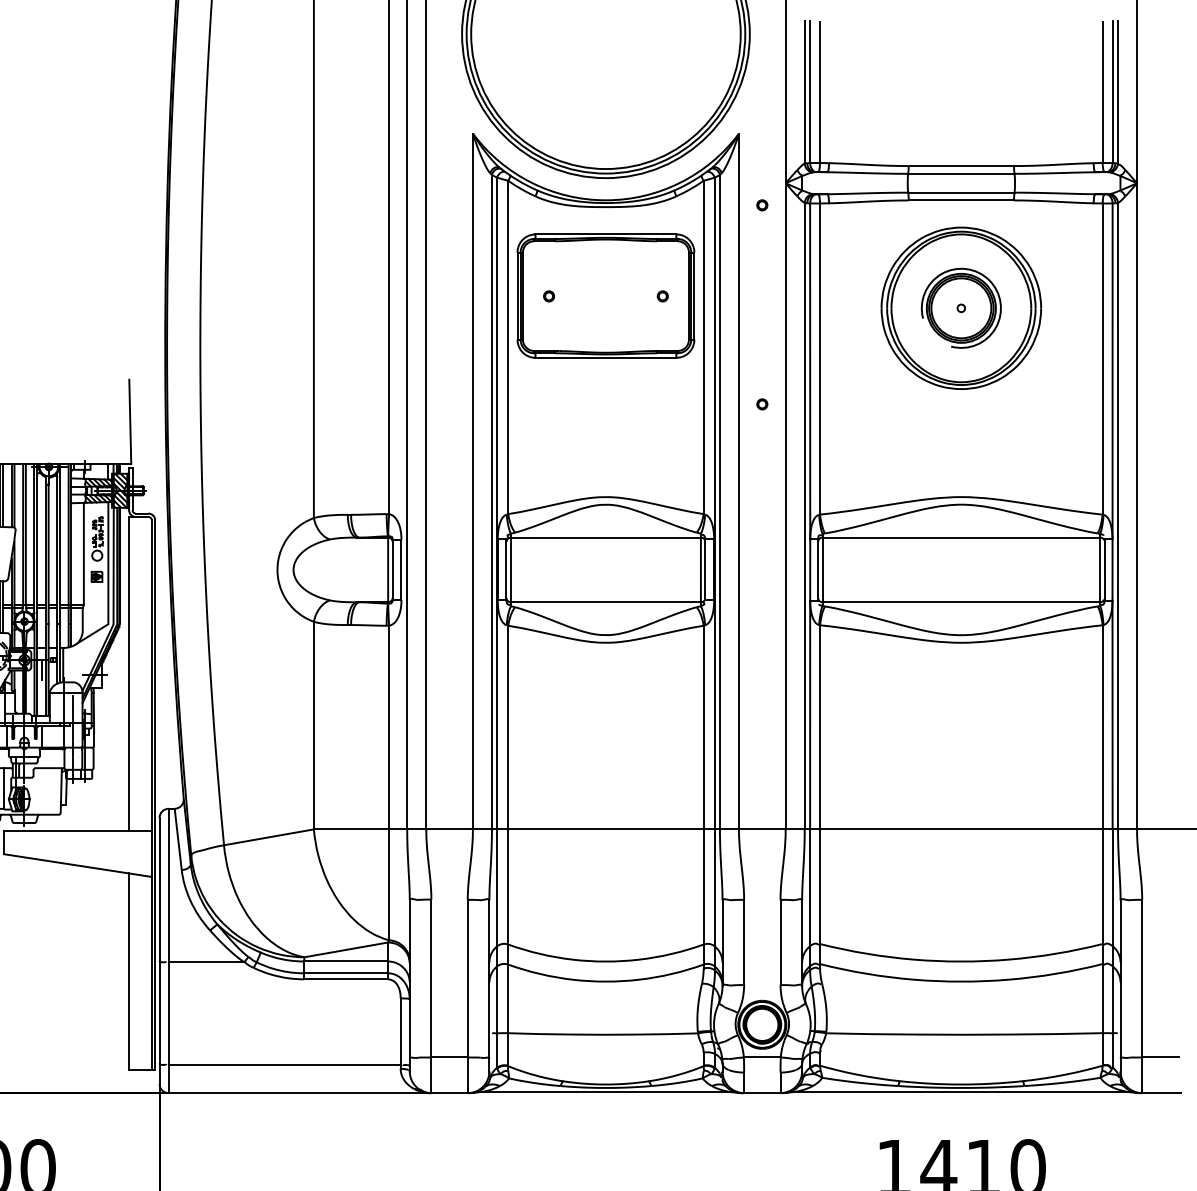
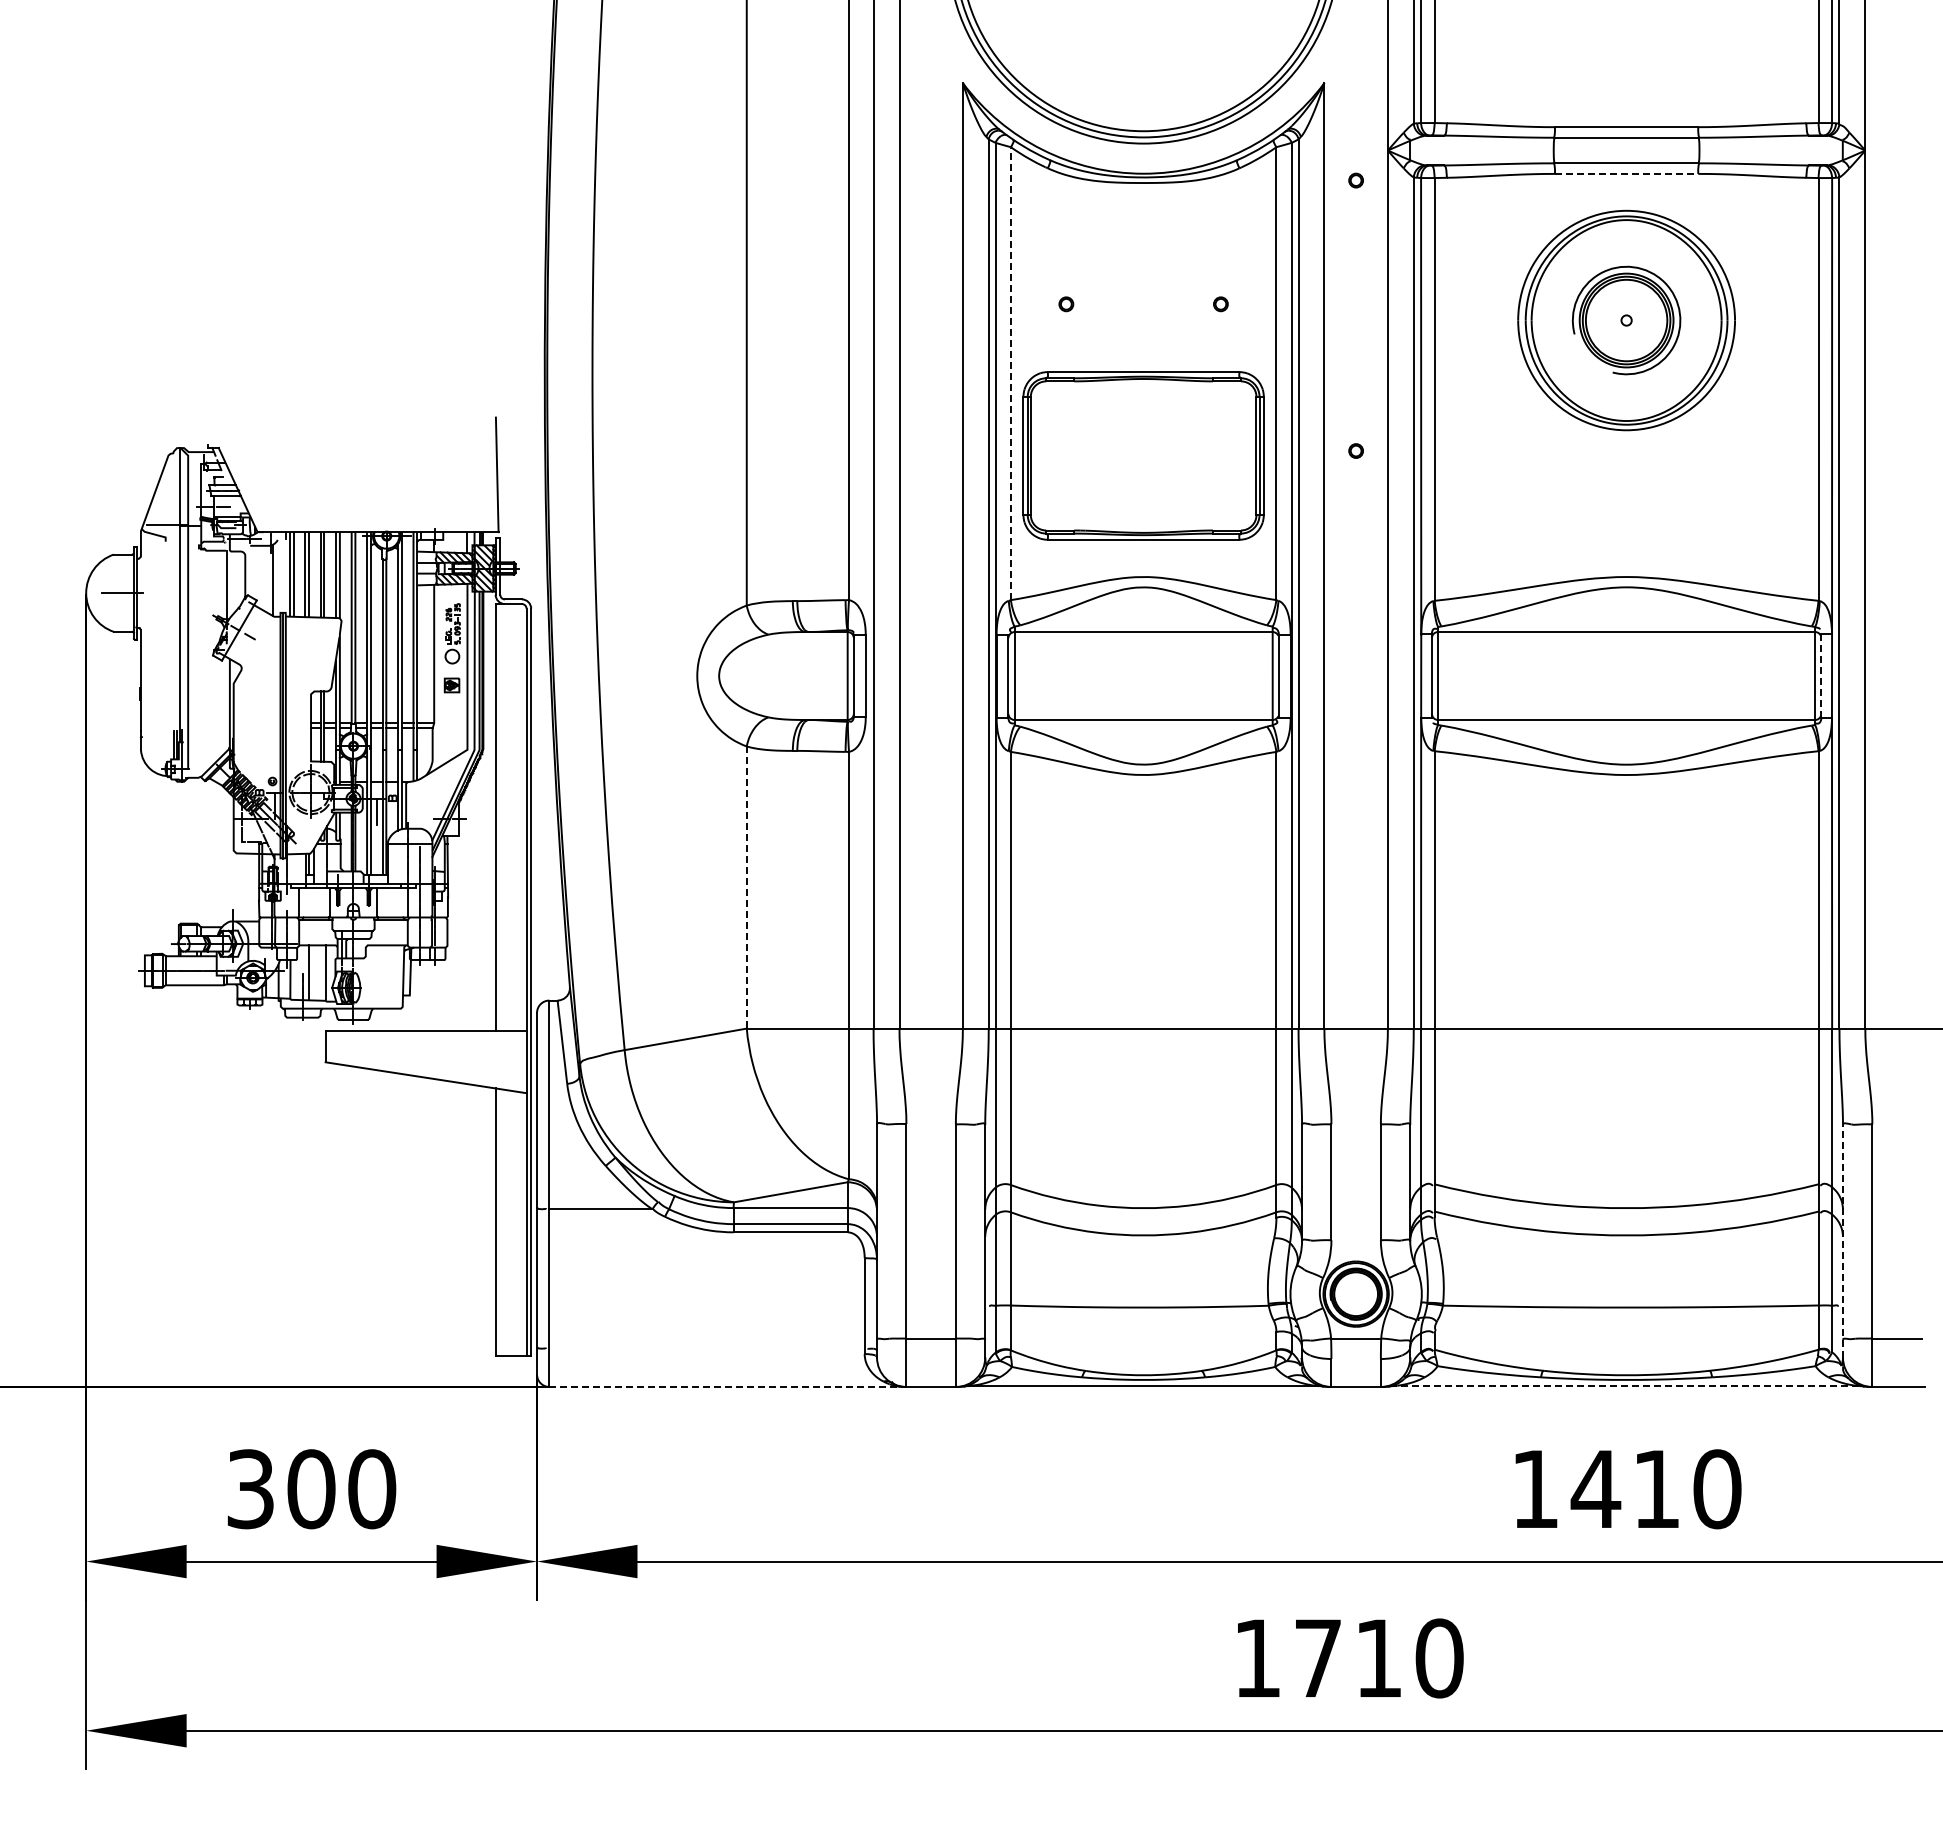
line: (961, 200) -> (1626, 173), solid -> dashed
part: (605, 295) -> (1143, 455), moved
line: (507, 347) -> (1010, 373), solid -> dashed
line: (1104, 570) -> (1821, 676), solid -> dashed
line: (313, 726) -> (746, 888), solid -> dashed
line: (1120, 985) -> (1842, 1240), solid -> dashed
line: (284, 1064) -> (706, 1348), removed
line: (298, 1092) -> (726, 1386), solid -> dashed
line: (961, 1092) -> (1626, 1386), solid -> dashed

